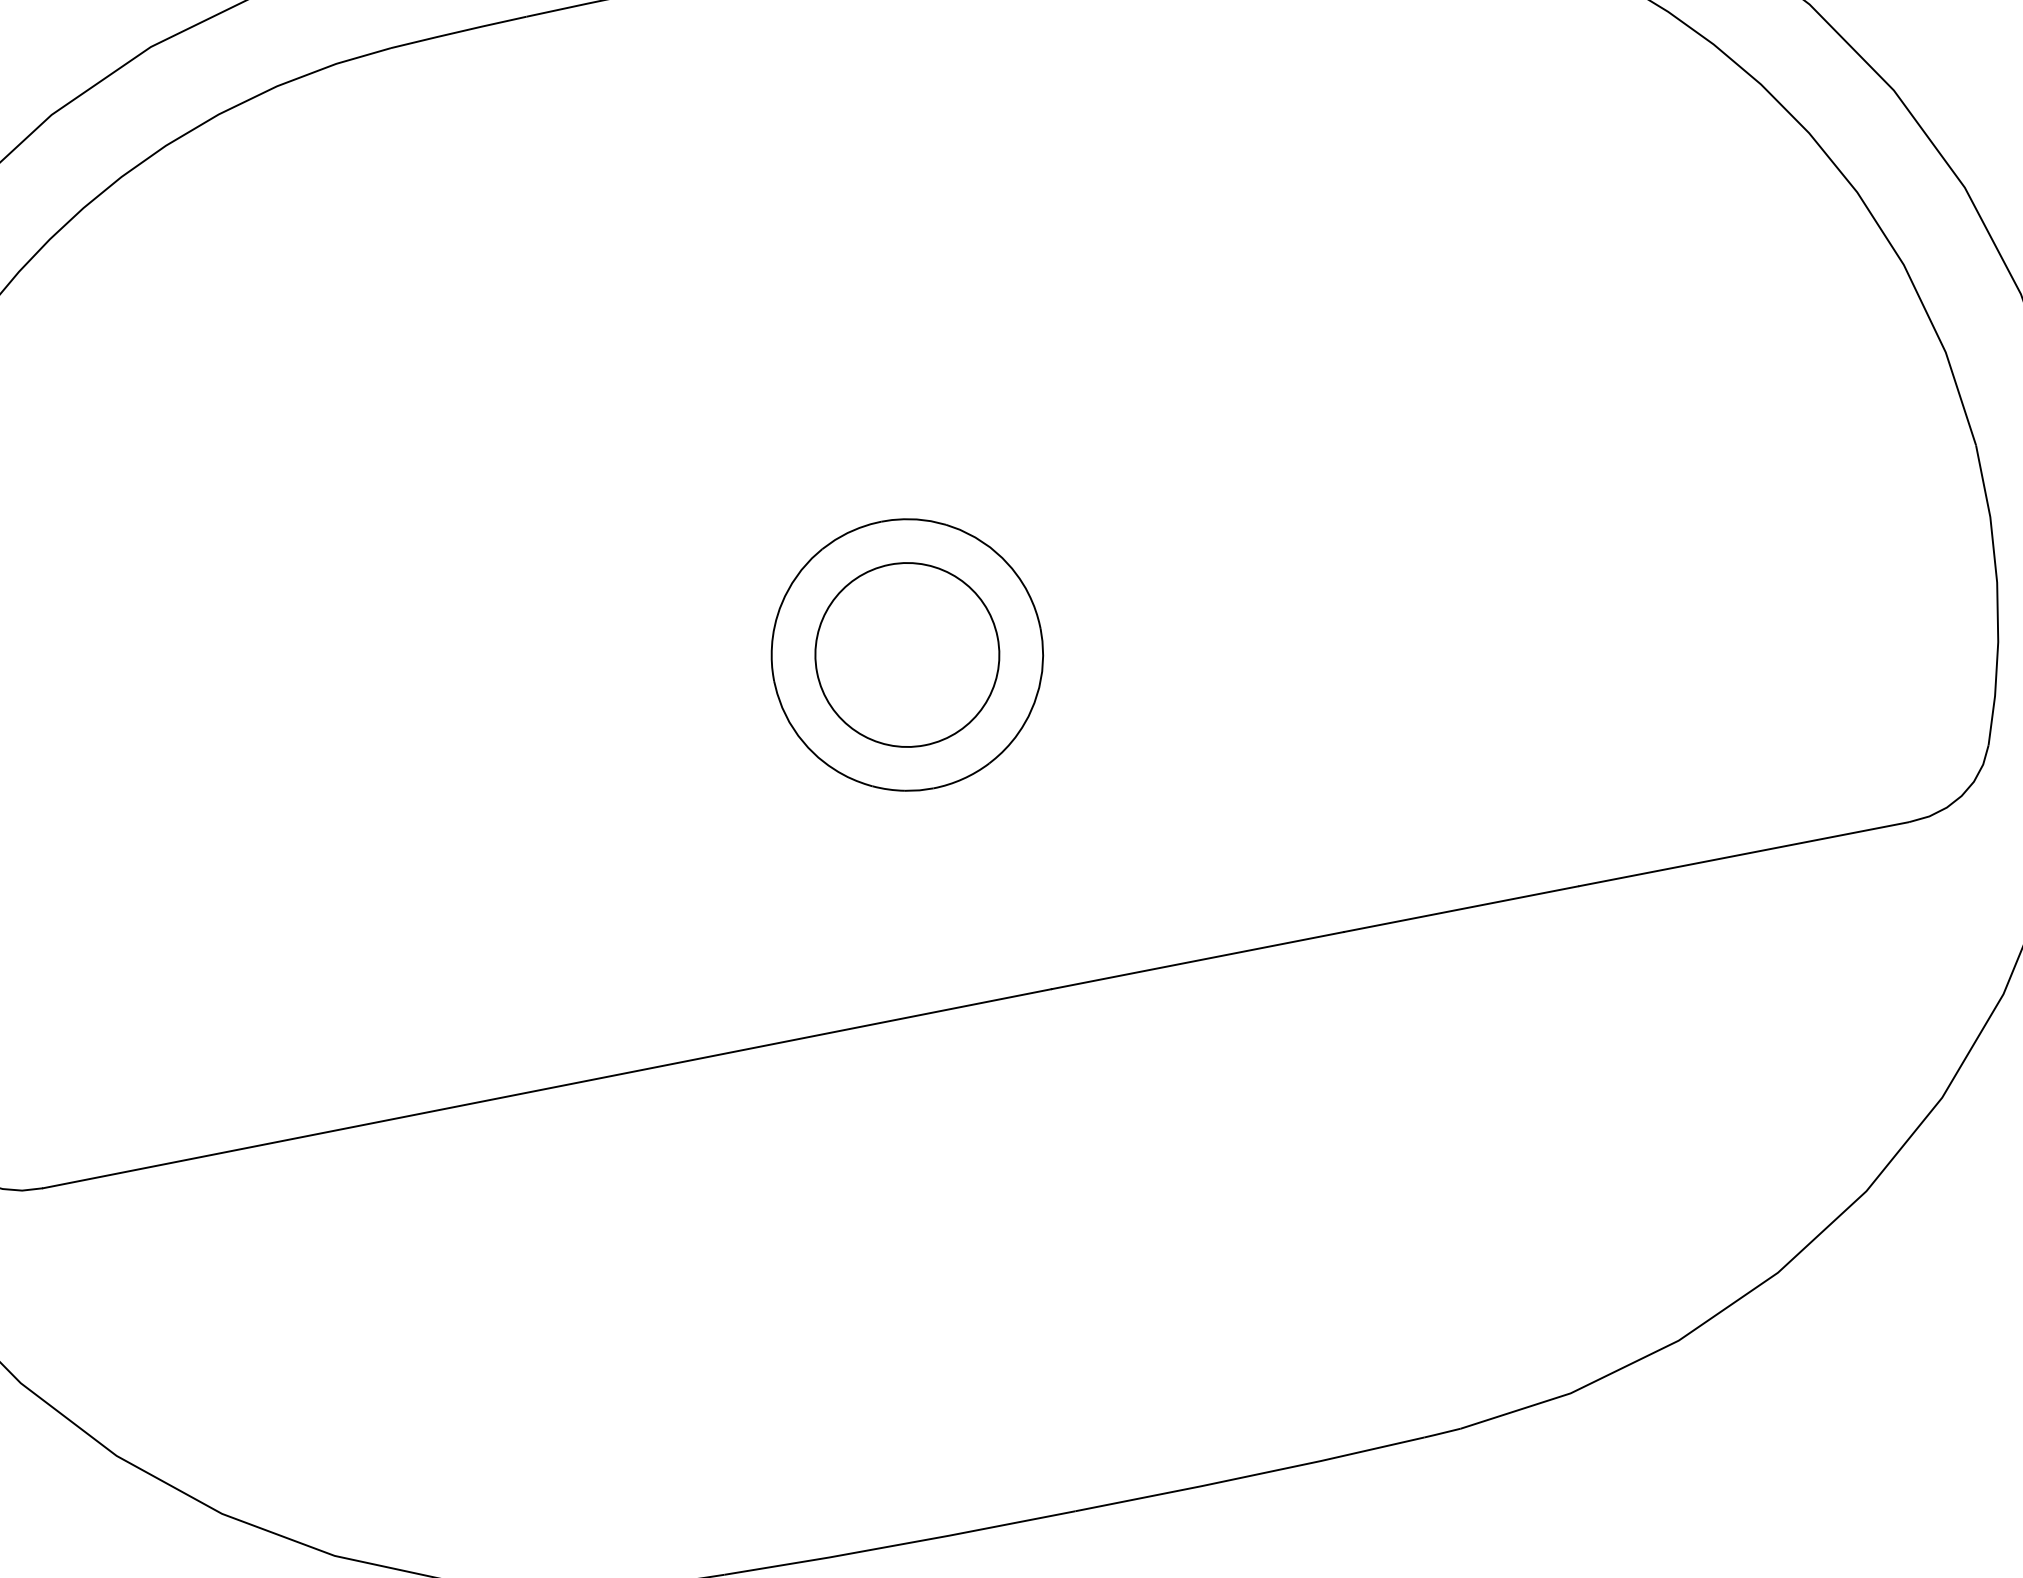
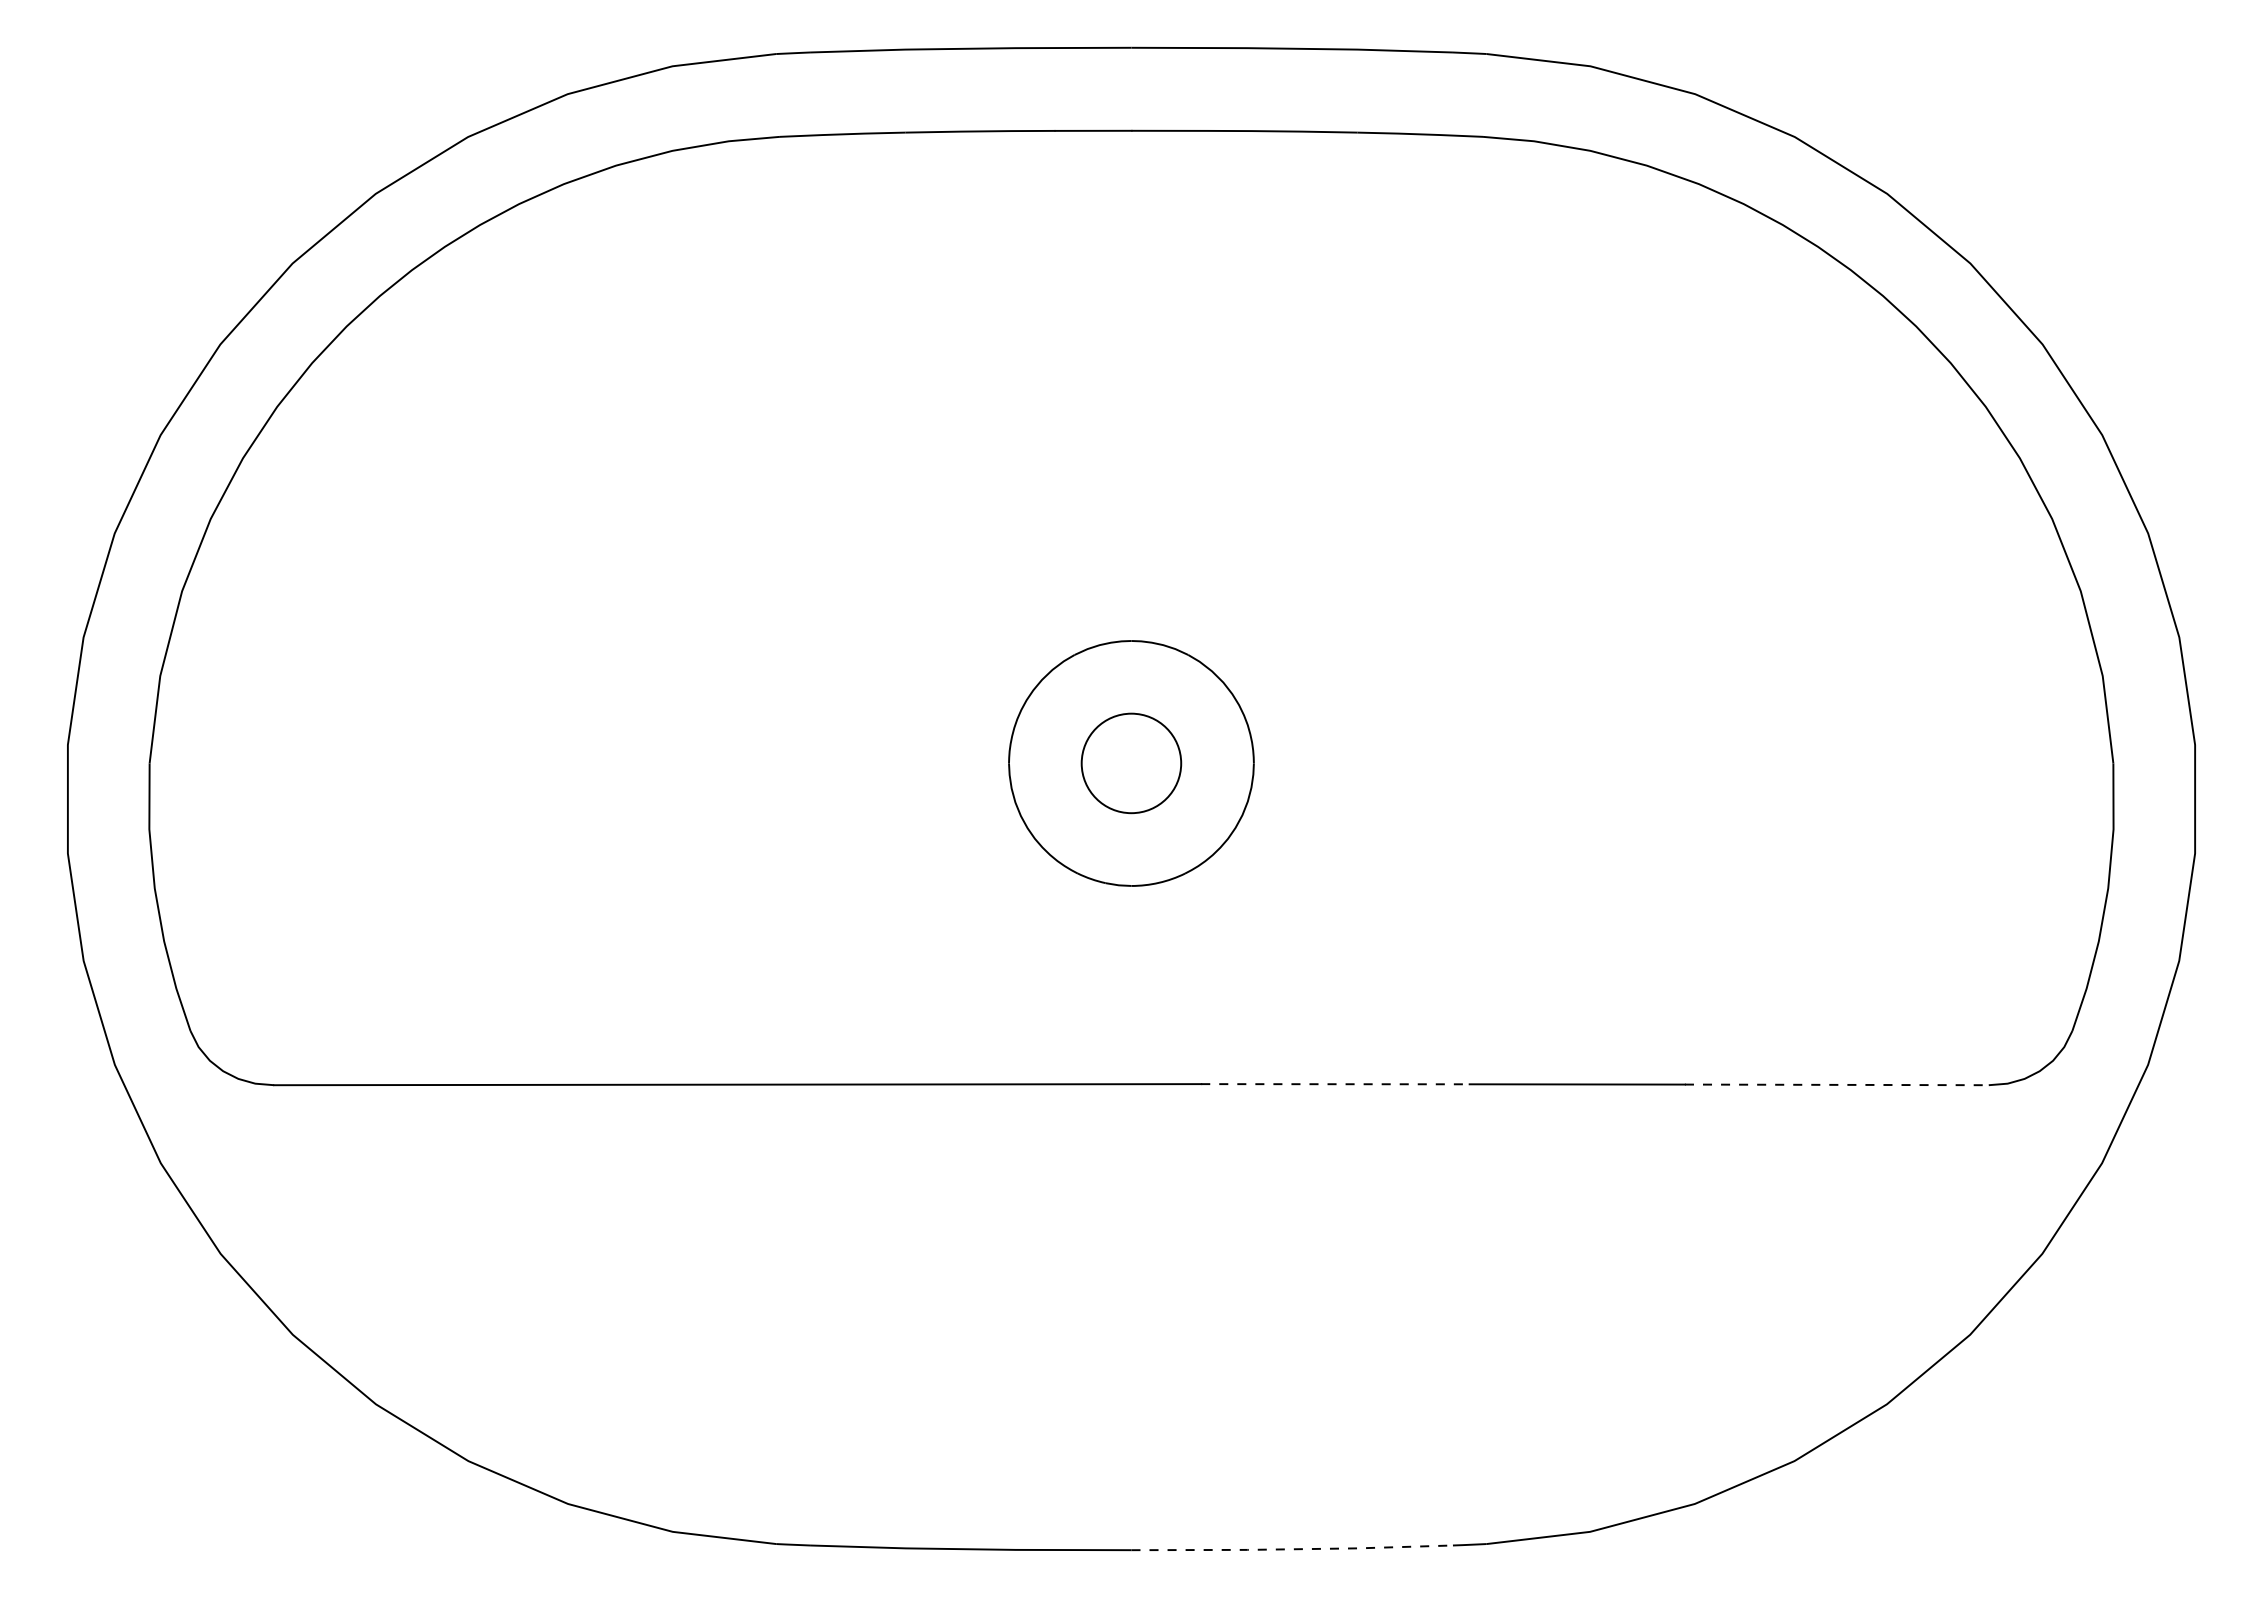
circle: (907, 655) -> (1131, 763), size x0.6
line: (1744, 853) -> (1837, 1084), solid -> dashed
line: (1198, 960) -> (1335, 1084), solid -> dashed
line: (1250, 1476) -> (1292, 1549), solid -> dashed

